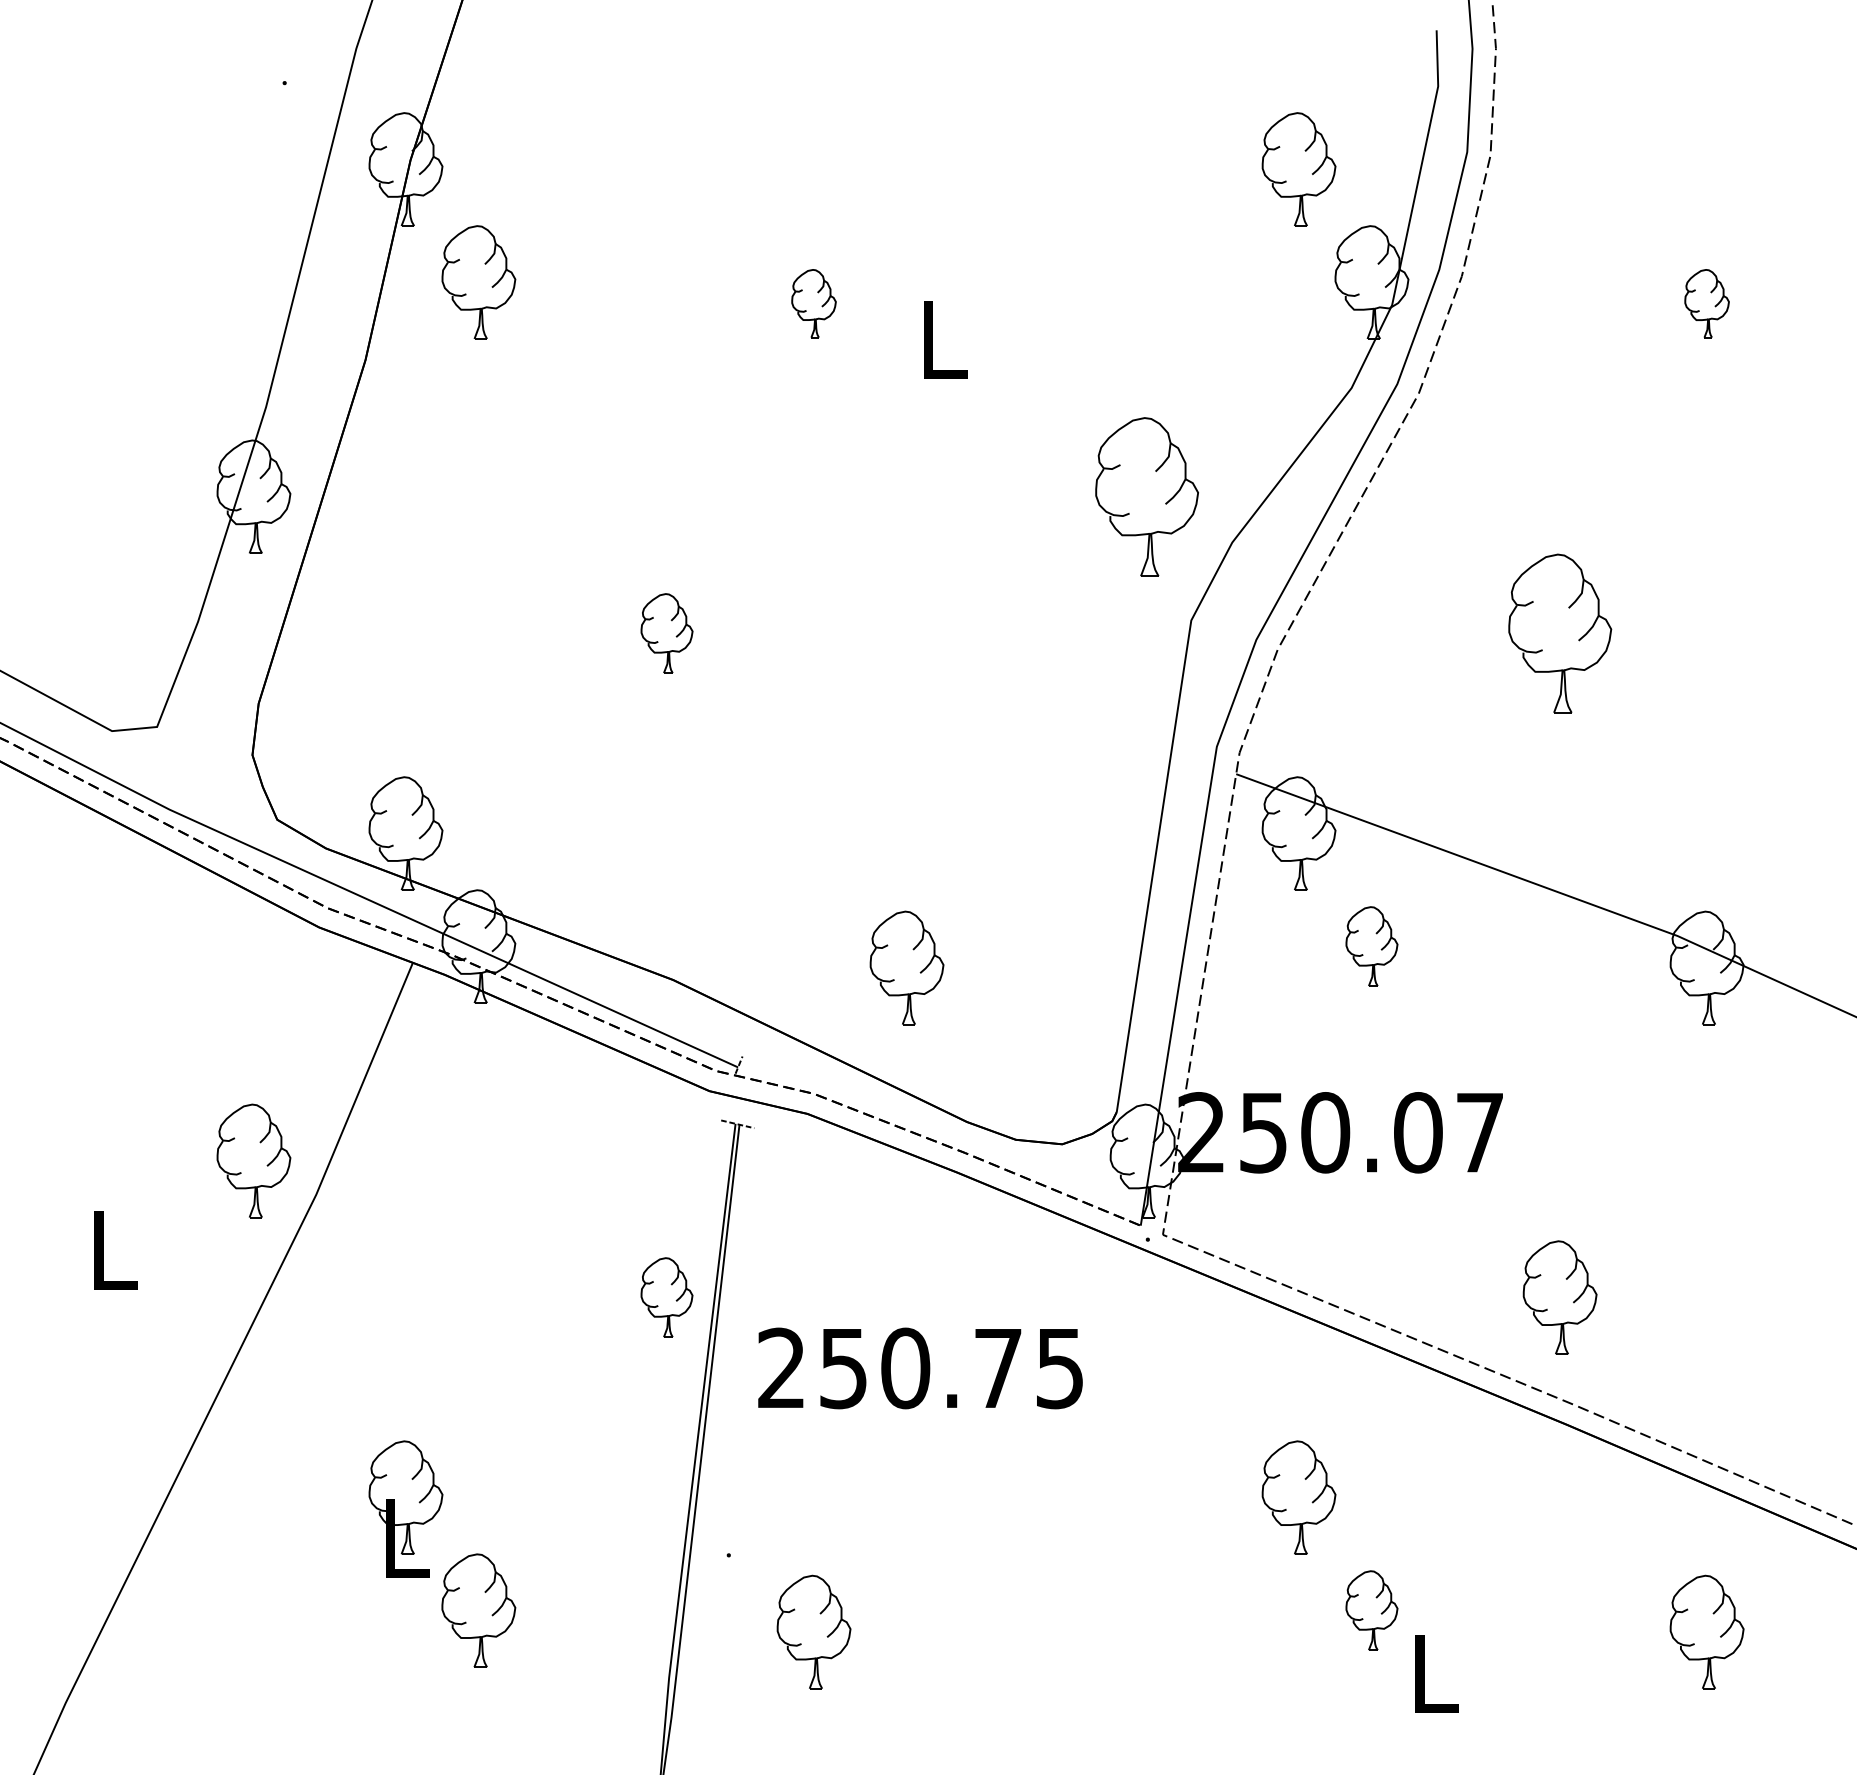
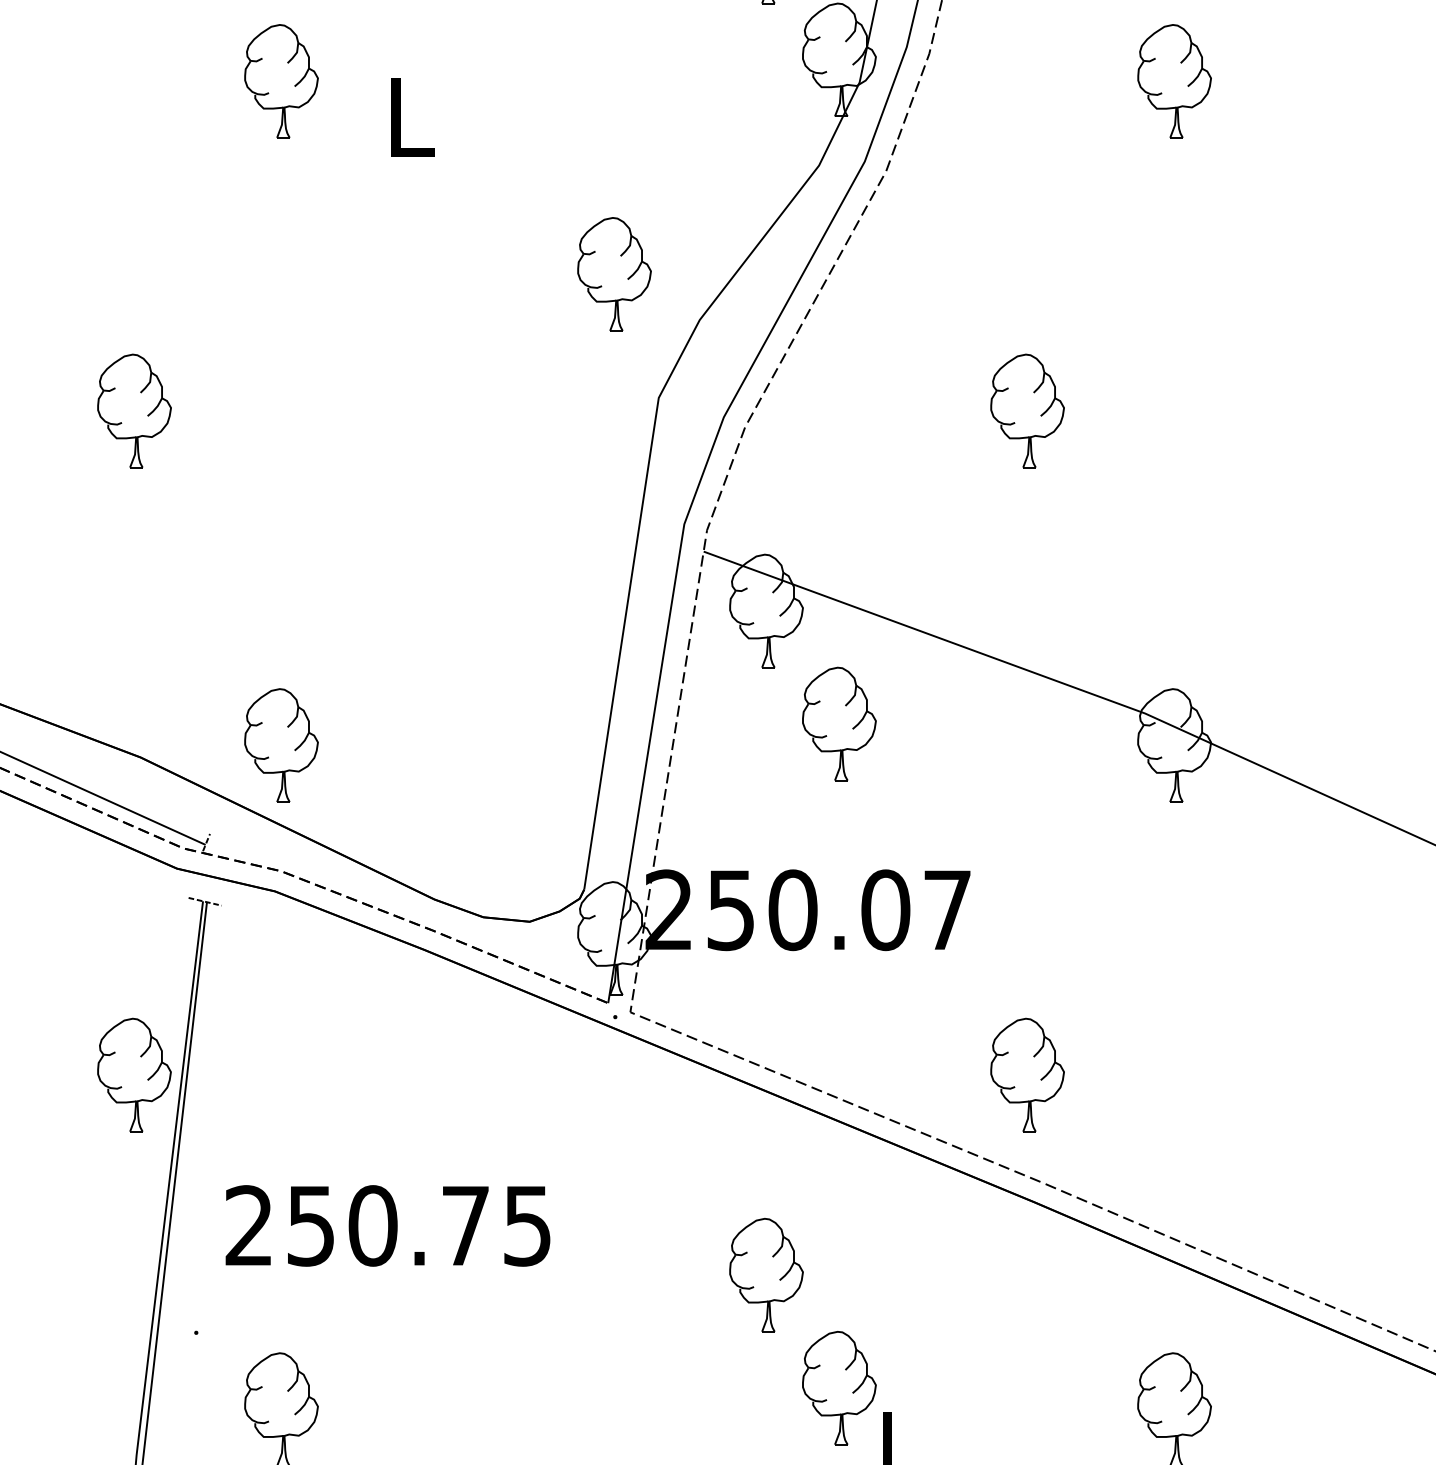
part: (813, 303) -> (280, 80), size x1.67
part: (1706, 303) -> (1173, 80), size x1.67
part: (1146, 496) -> (613, 273), size x0.71
part: (666, 633) -> (133, 410), size x1.43
part: (1559, 633) -> (1026, 410), size x0.71
part: (1371, 946) -> (838, 723), size x1.43
part: (906, 967) -> (280, 744), moved
part: (666, 1297) -> (133, 1074), size x1.43
text: (920, 1368) -> (387, 1225), moved
part: (1371, 1610) -> (838, 1387), size x1.43

